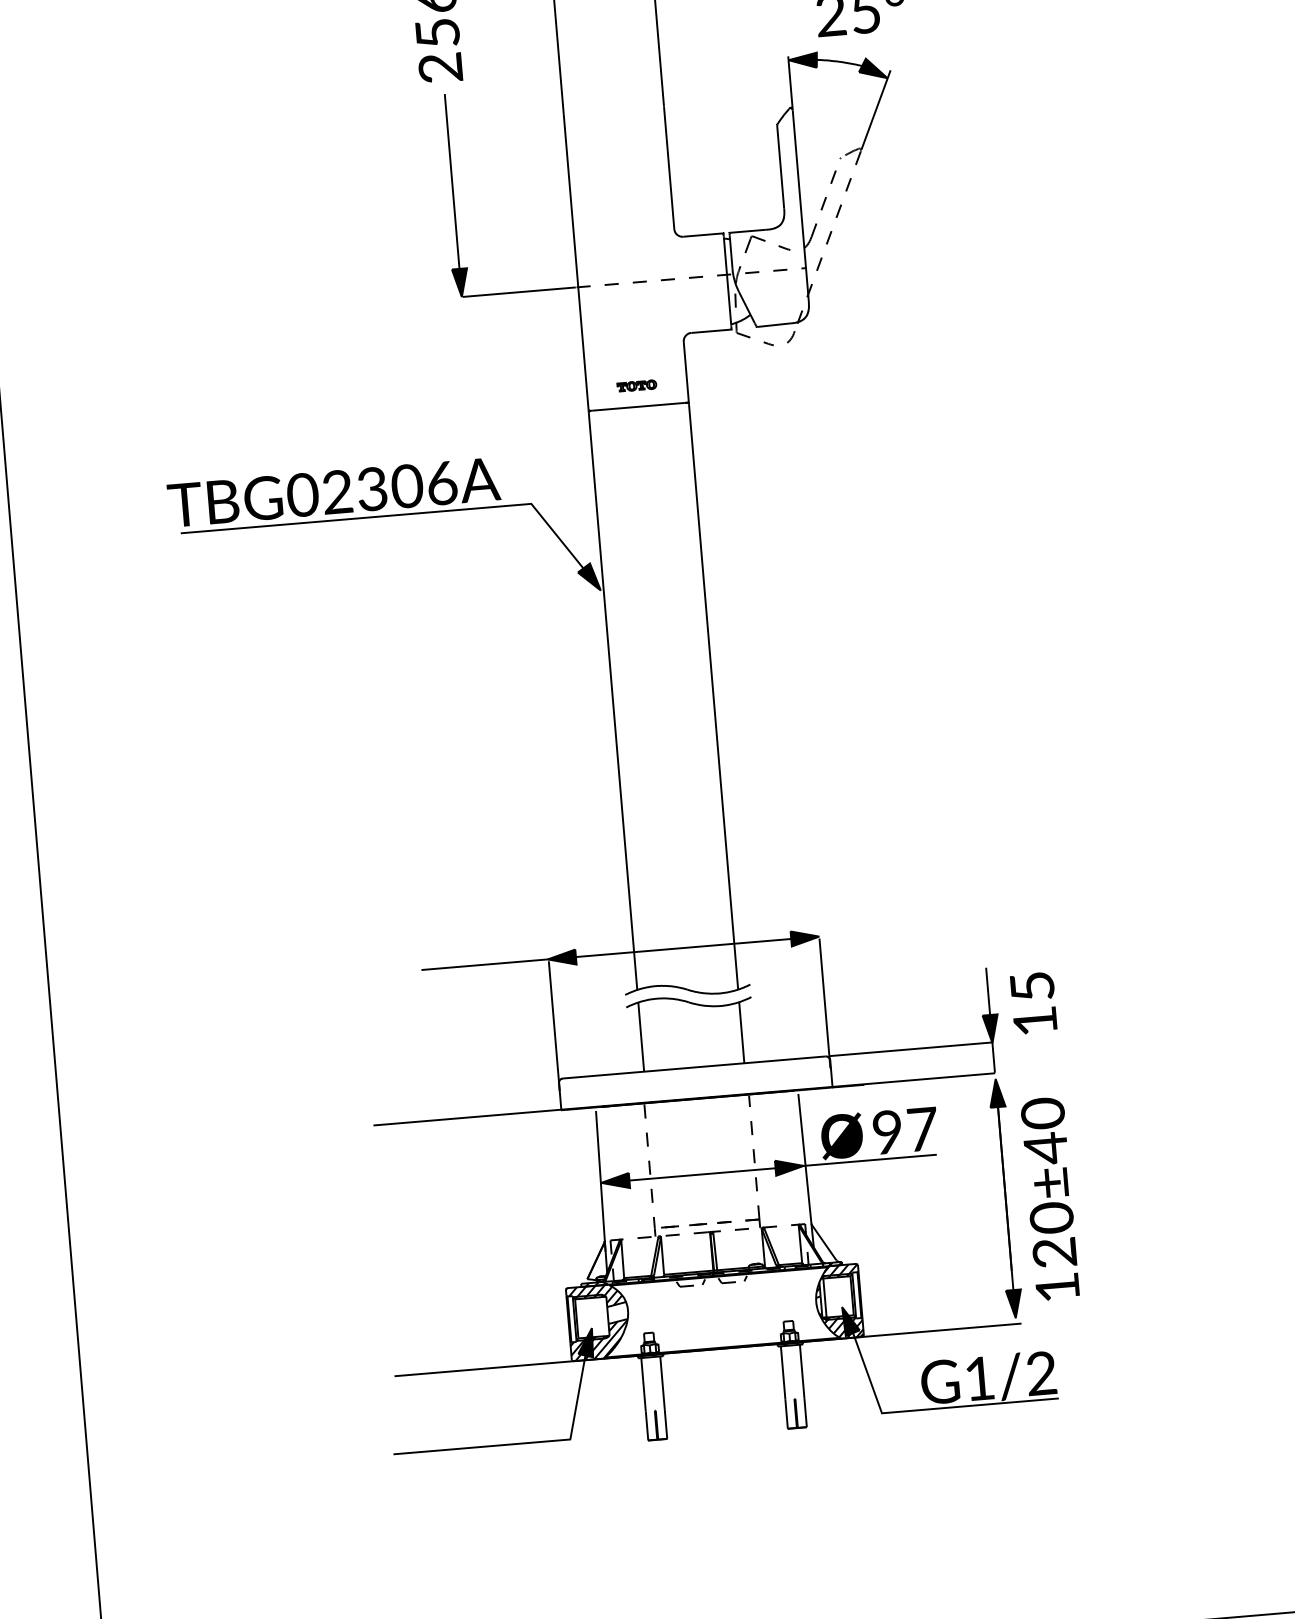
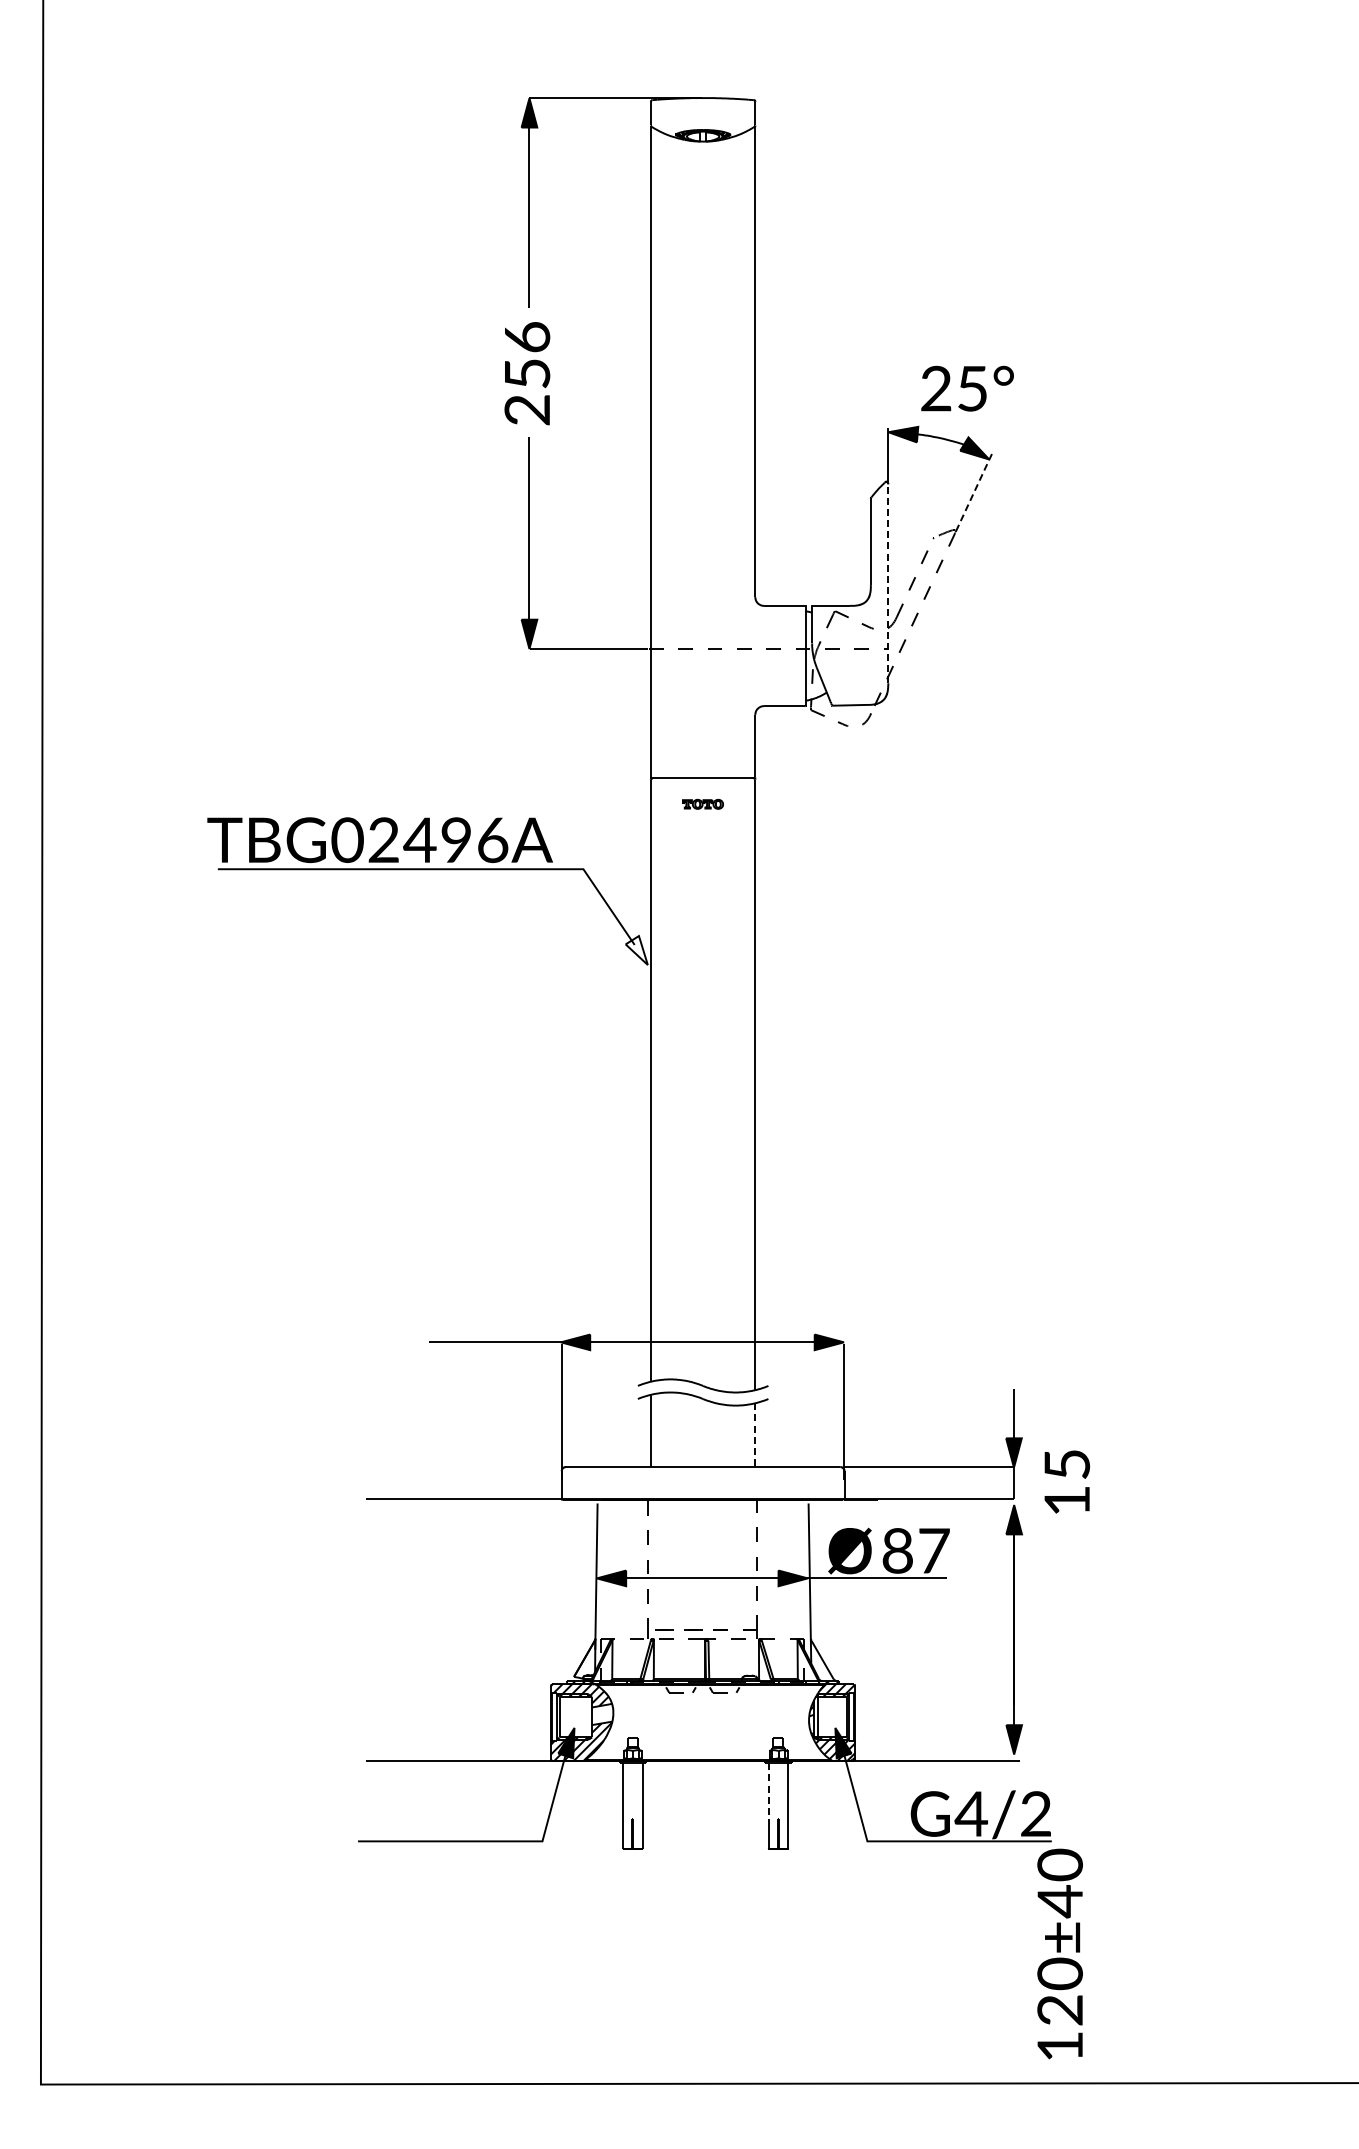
line: (875, 110) -> (974, 491), solid -> dashed
line: (800, 205) -> (888, 583), solid -> dashed
part: (636, 385) -> (702, 803), moved
text: (389, 488) -> (437, 840), TBG02306A -> TBG02496A
fill: (588, 577) -> (636, 950), removed
text: (1033, 1002) -> (1066, 1481), moved
line: (741, 1033) -> (755, 1435), solid -> dashed
text: (887, 1132) -> (897, 1551), 97 -> 87
text: (1049, 1198) -> (1059, 1953), moved
line: (783, 1373) -> (768, 1791), solid -> dashed
text: (978, 1378) -> (970, 1813), G1/2 -> G4/2

